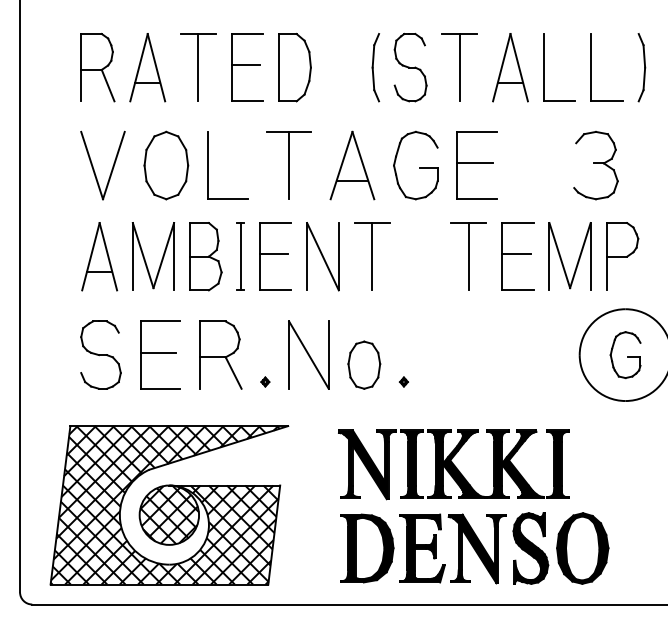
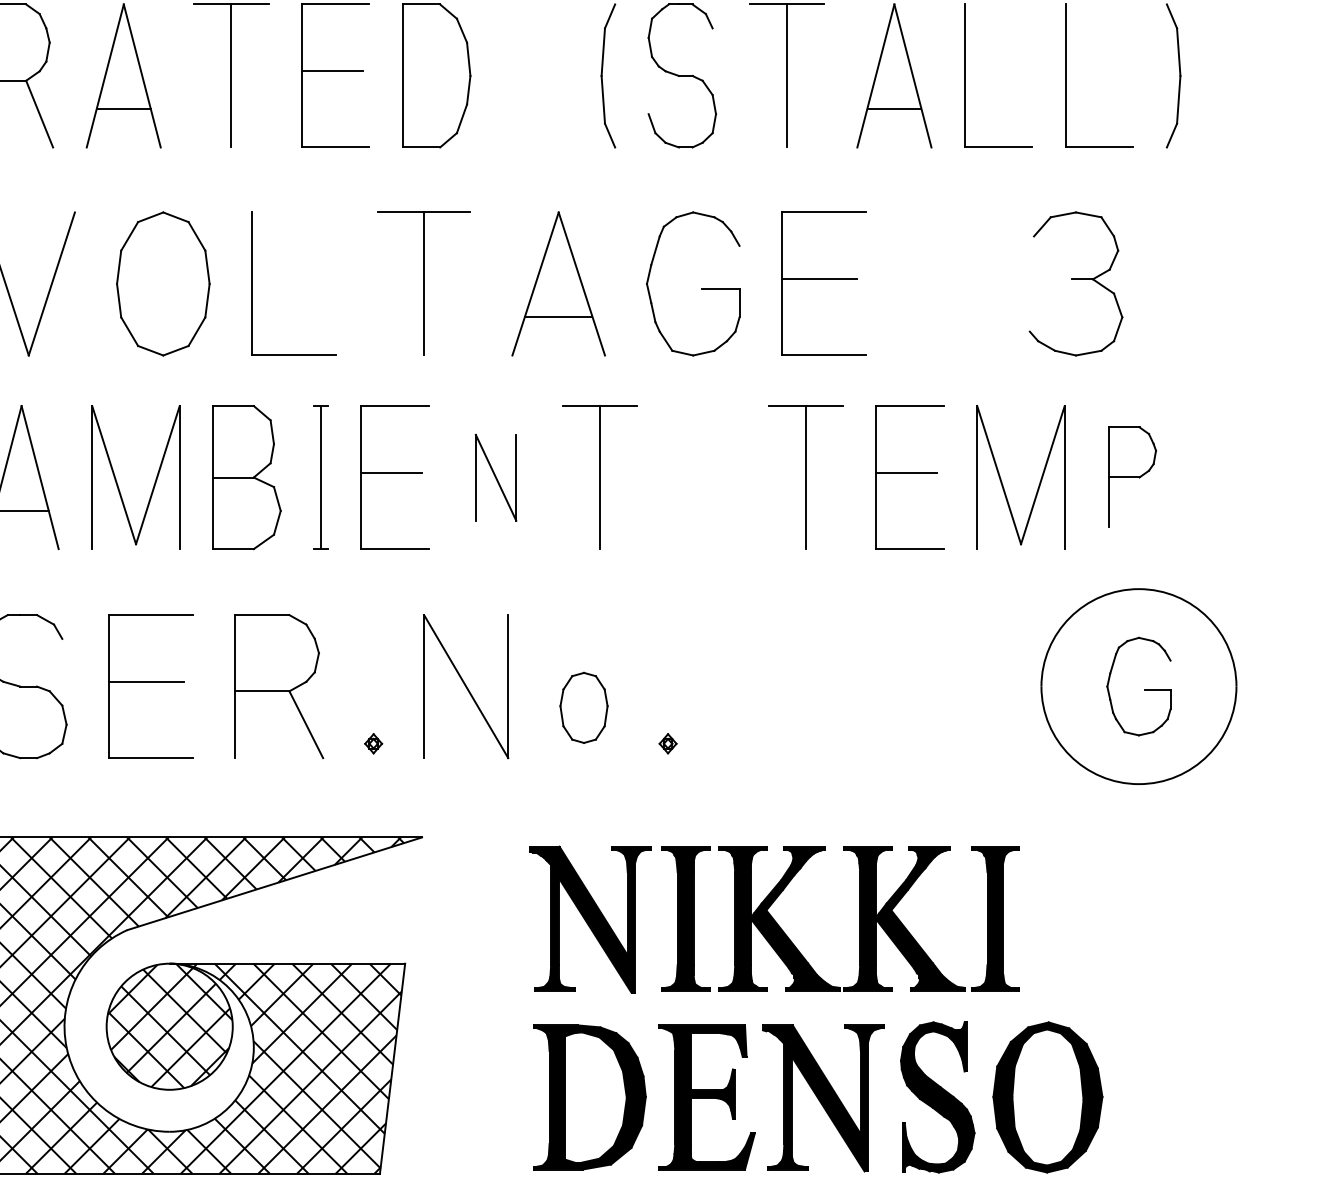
part: (322, 256) -> (495, 477), size x0.6
part: (622, 256) -> (1132, 477), size x0.7
part: (364, 364) -> (584, 706), size x0.7

